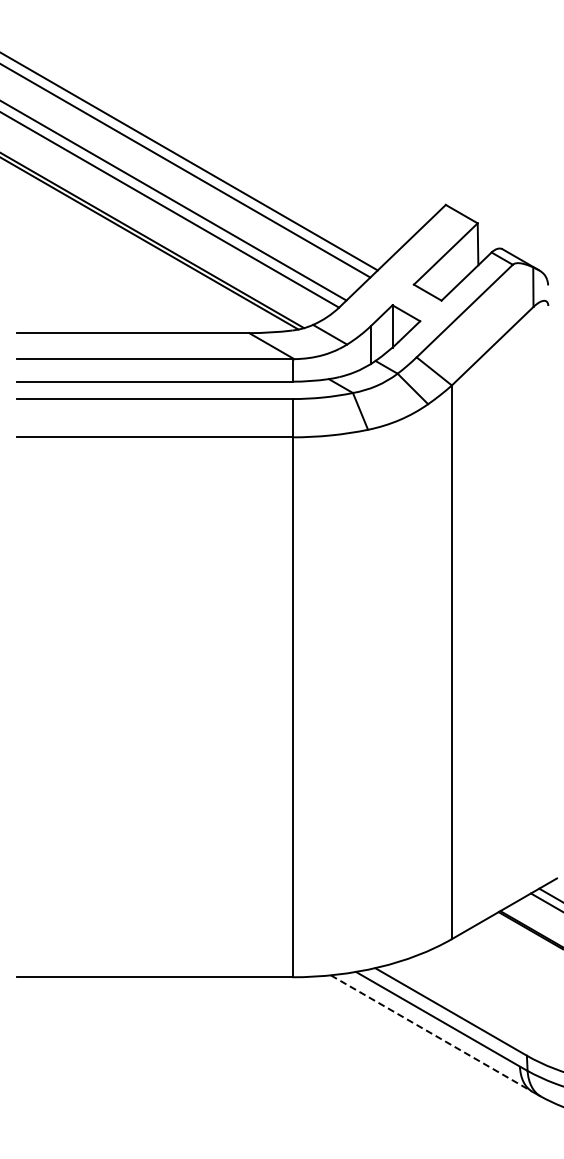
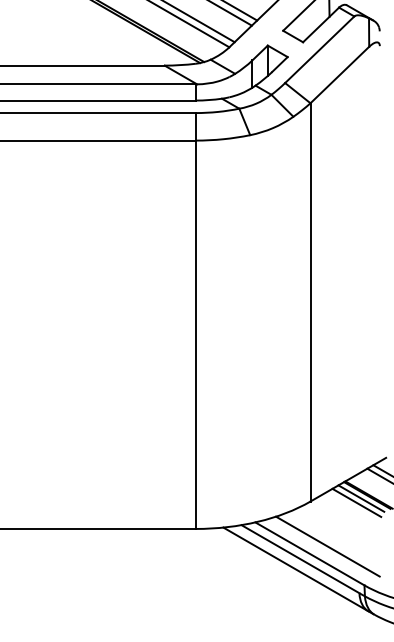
line: (522, 934) -> (361, 498), added
line: (516, 940) -> (356, 502), added
line: (476, 1001) -> (328, 546), added
line: (432, 1033) -> (296, 569), dashed -> solid

